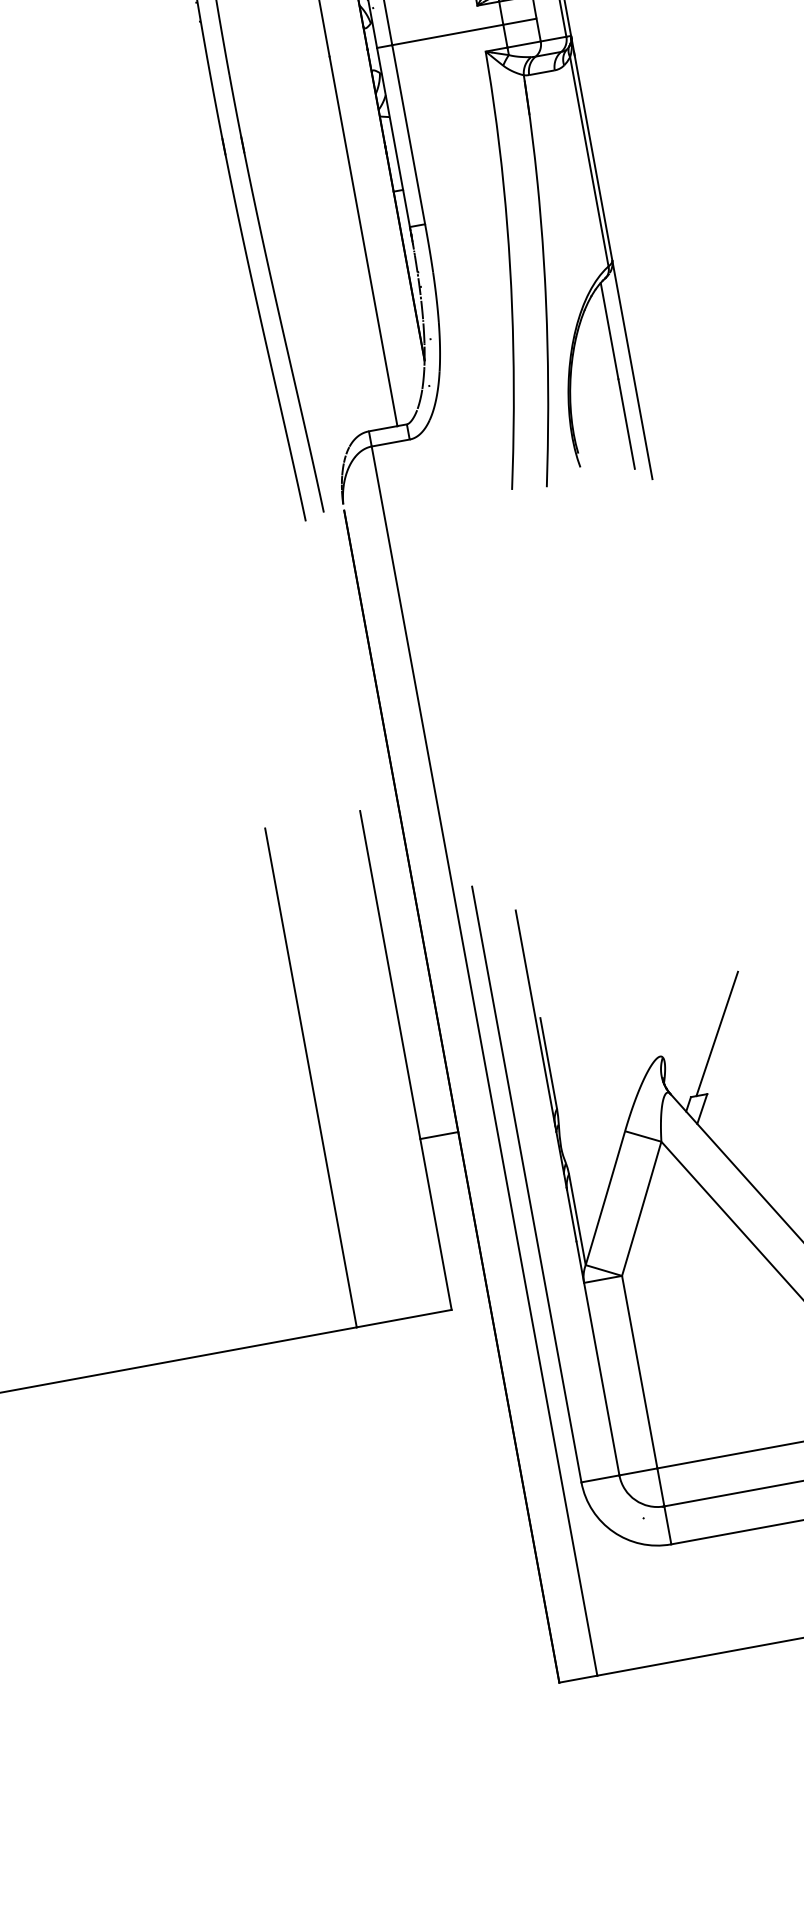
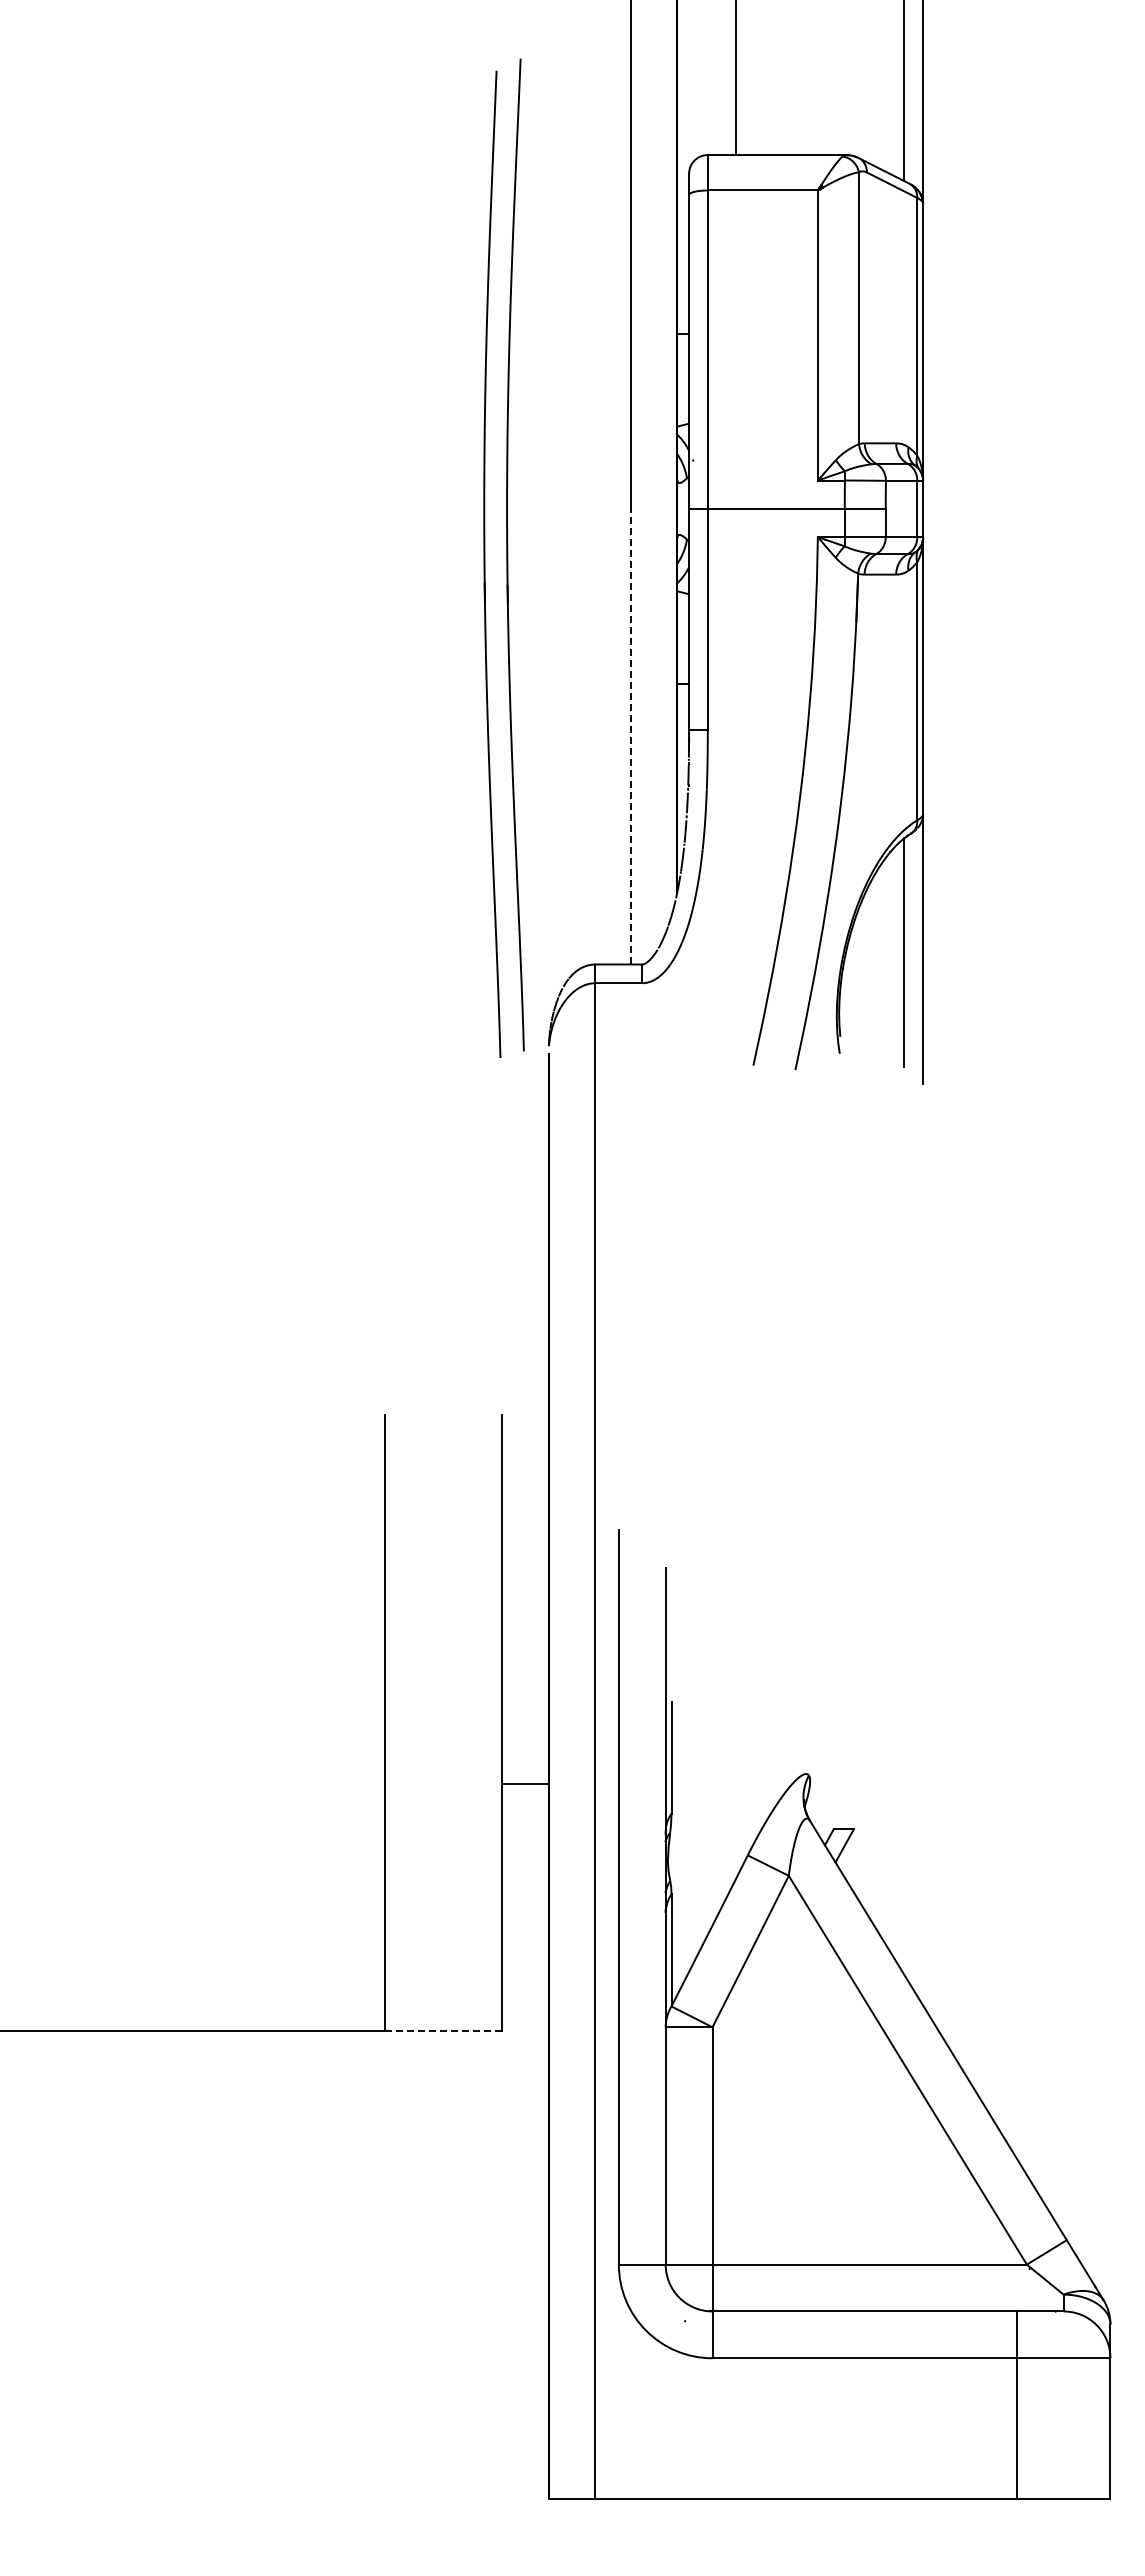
line: (363, 241) -> (630, 736), solid -> dashed
line: (716, 1034) -> (878, 1759), removed
line: (438, 1135) -> (524, 1783), moved
line: (404, 1318) -> (443, 2030), solid -> dashed

